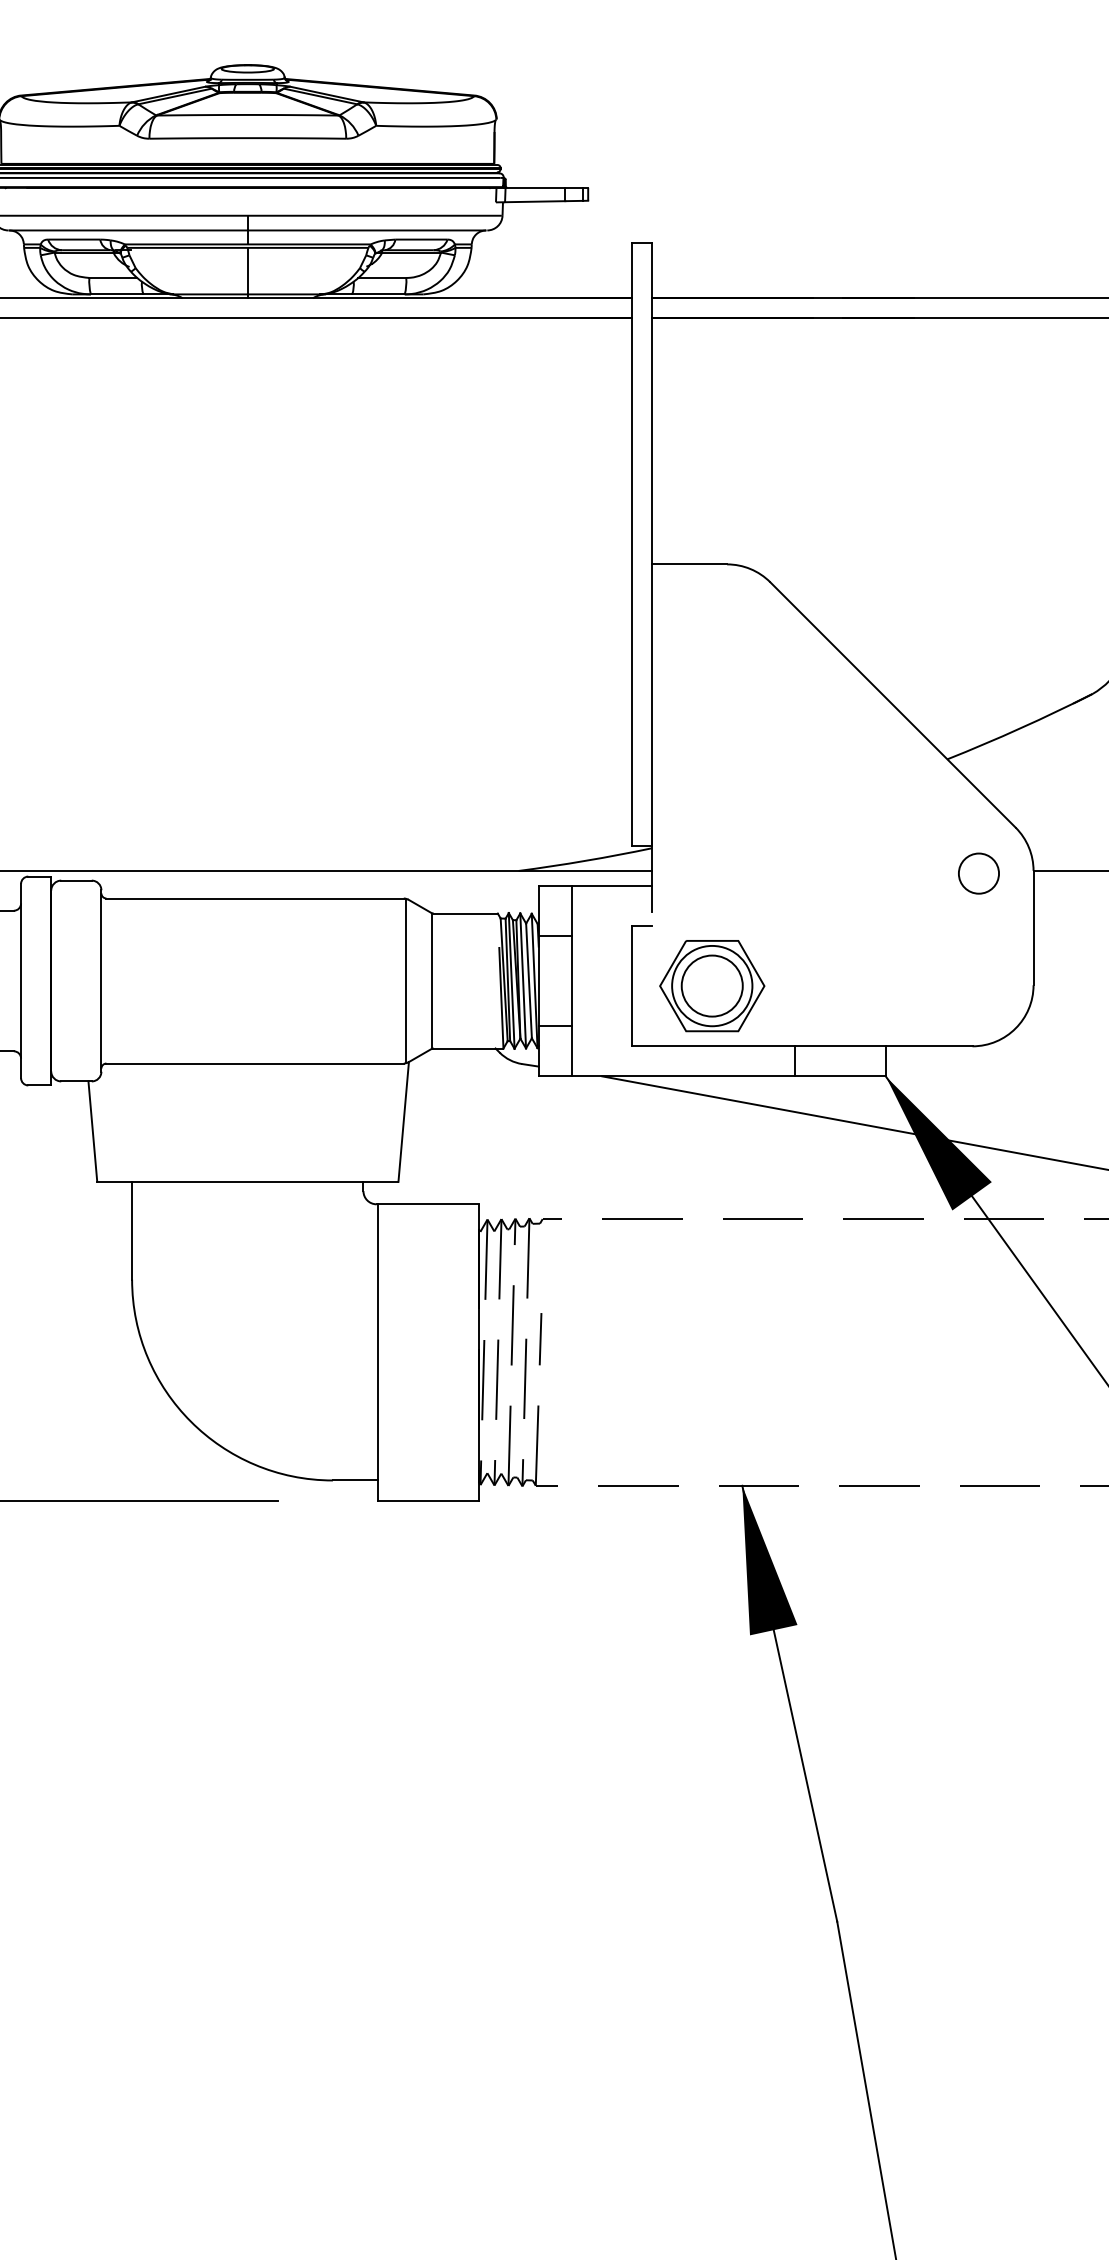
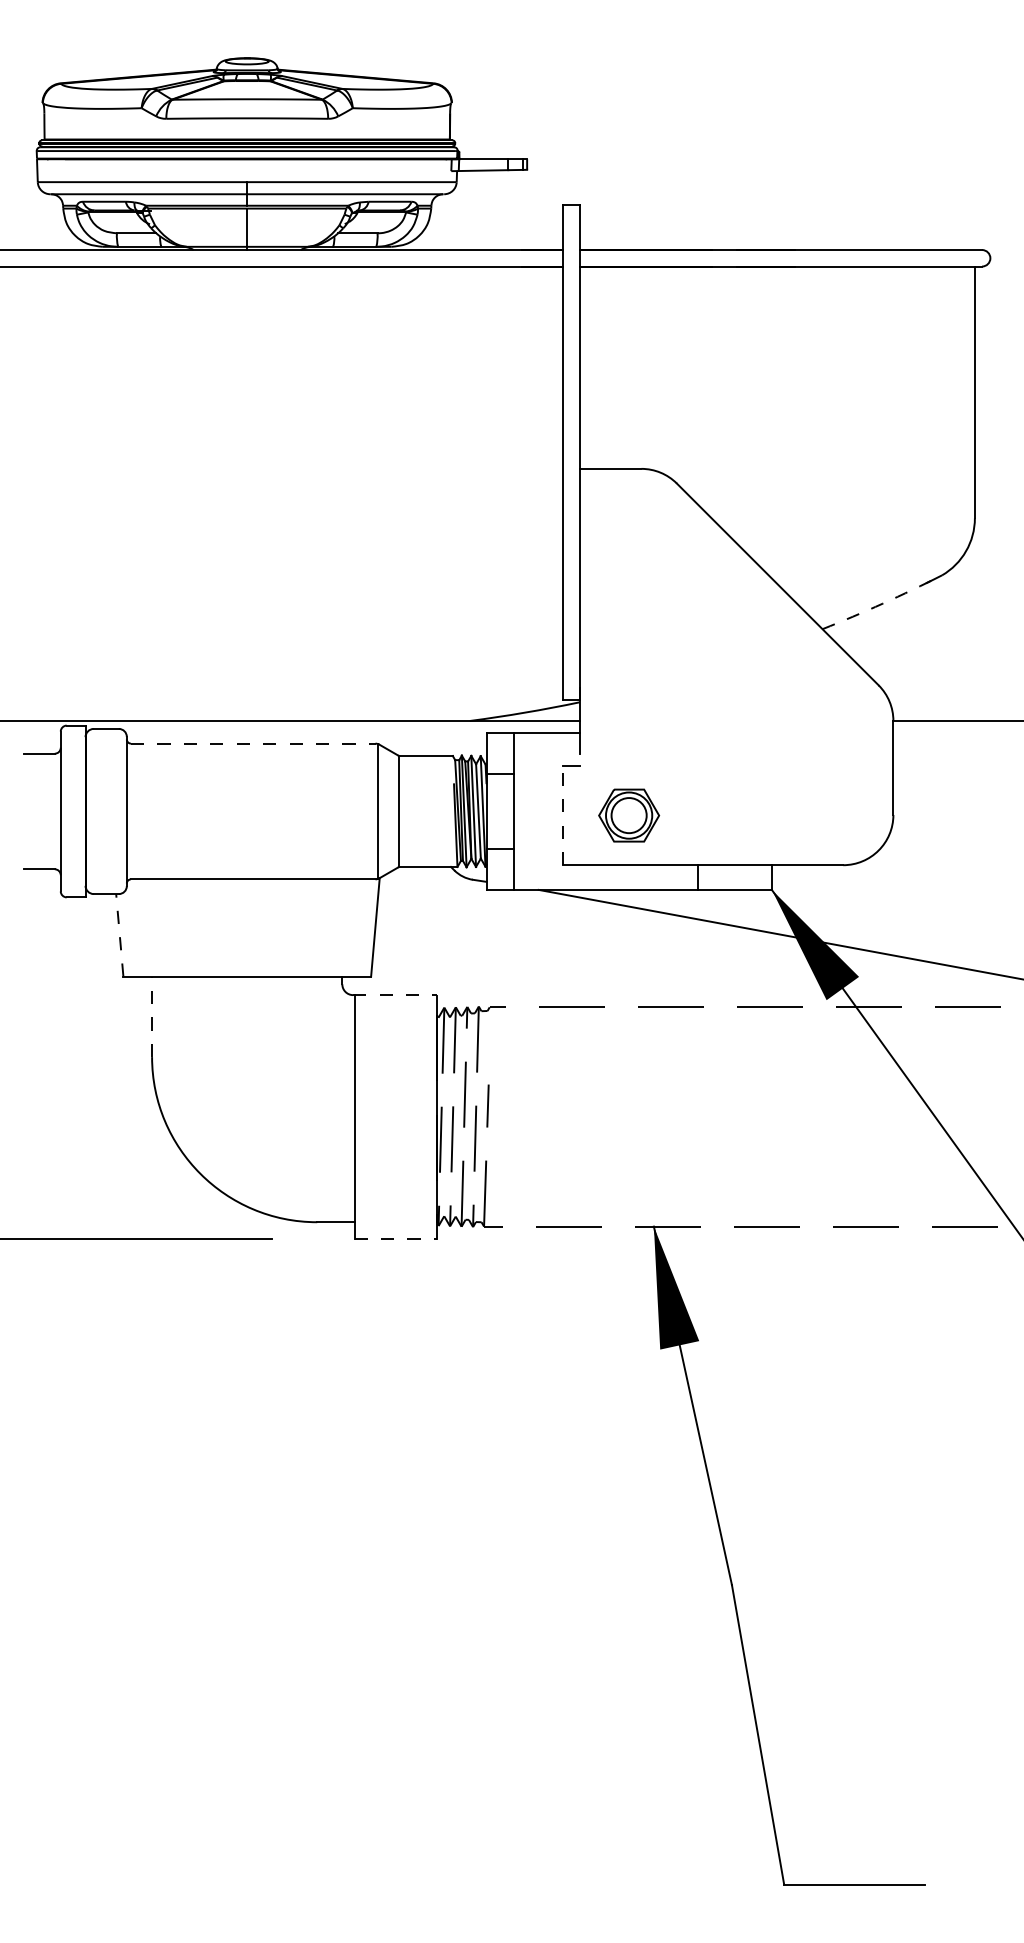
arc: (1020, 728) -> (882, 603), solid -> dashed
circle: (978, 872) -> (848, 722), removed
line: (255, 898) -> (253, 743), solid -> dashed
line: (632, 985) -> (563, 815), solid -> dashed
part: (711, 985) -> (628, 815), size x0.7
line: (92, 1130) -> (119, 934), solid -> dashed
line: (428, 1204) -> (395, 995), solid -> dashed
line: (132, 1230) -> (152, 1016), solid -> dashed
line: (429, 1500) -> (396, 1238), solid -> dashed

